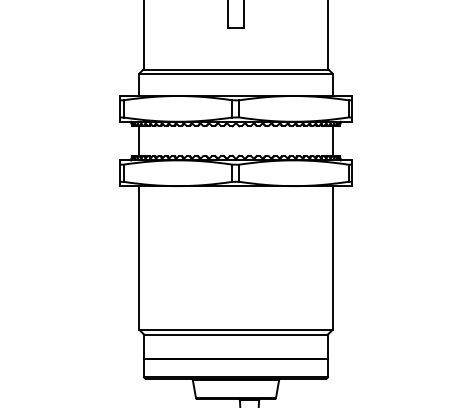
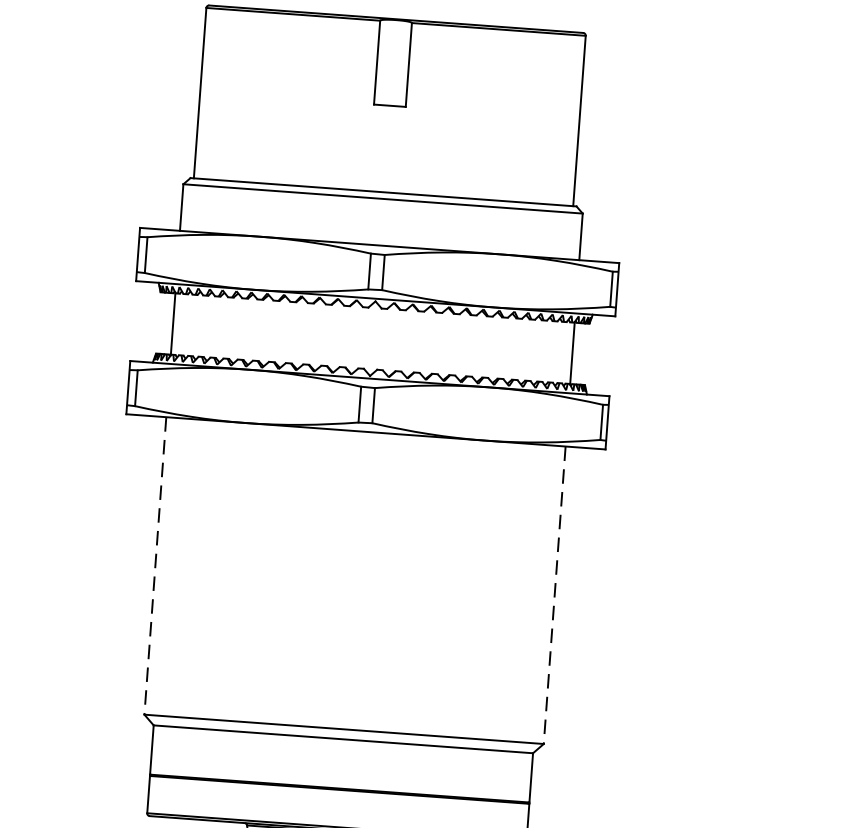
line: (139, 258) -> (155, 566), solid -> dashed
line: (332, 258) -> (554, 596), solid -> dashed

